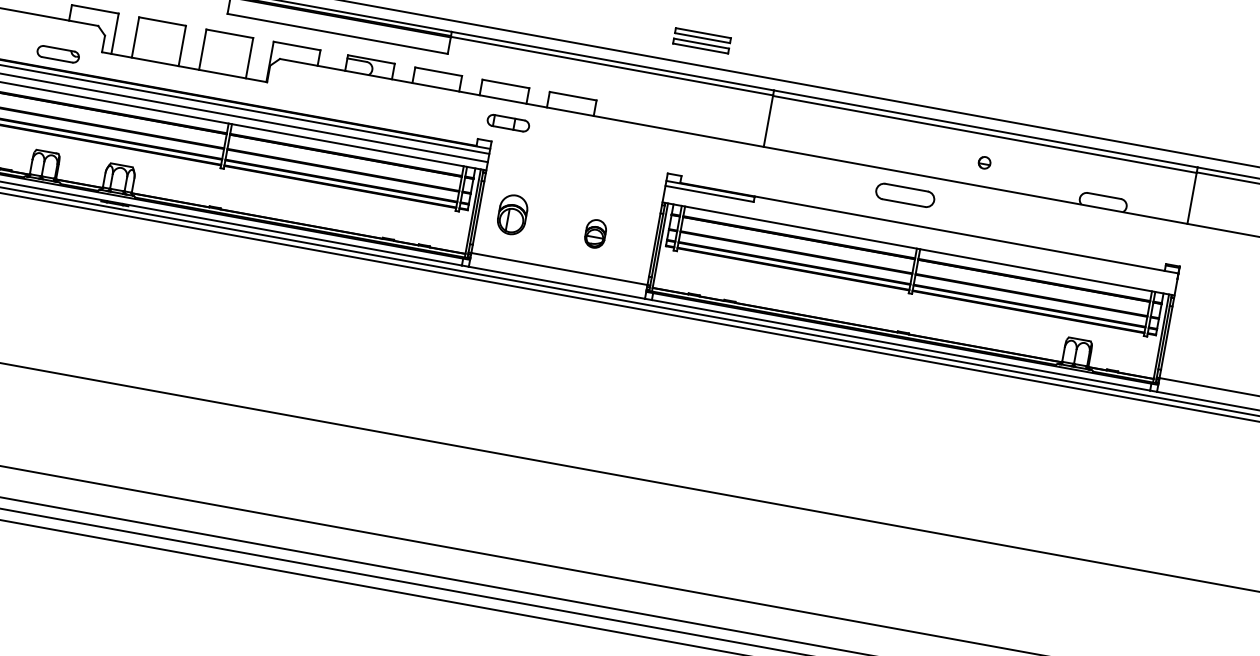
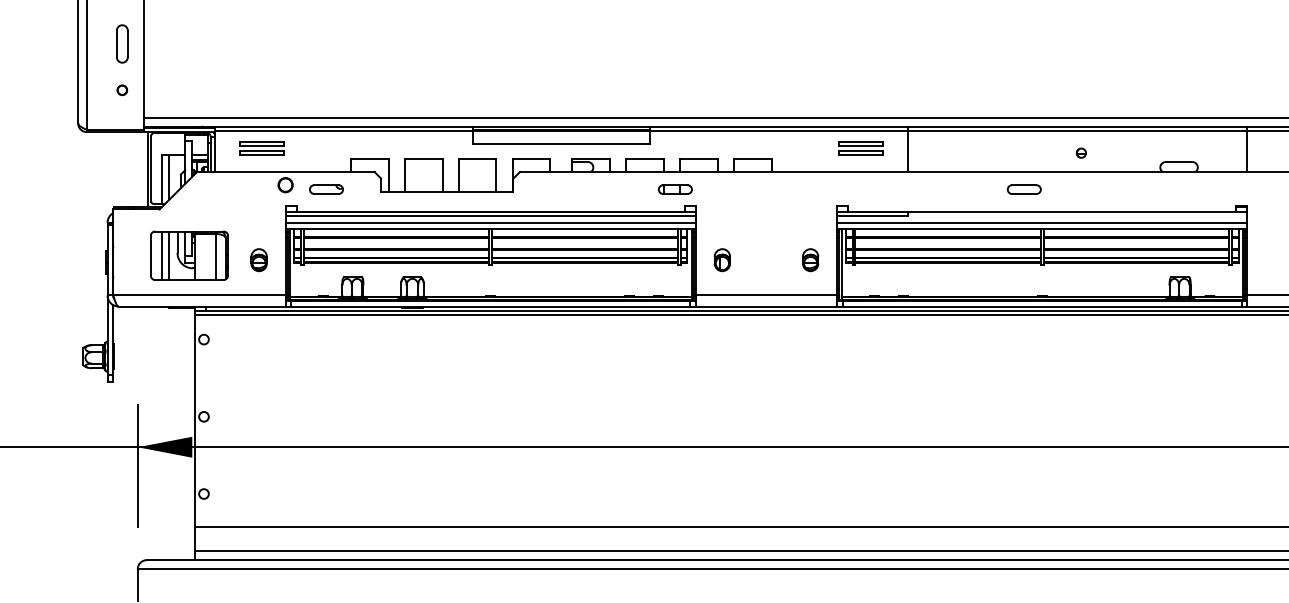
part: (701, 40) -> (860, 148), moved
part: (58, 54) -> (326, 189), moved
part: (508, 123) -> (675, 189), moved
part: (904, 195) -> (1023, 189), size x0.71
part: (511, 215) -> (721, 260), size x0.71
part: (595, 234) -> (810, 260), moved
line: (920, 240) -> (1042, 222), added

